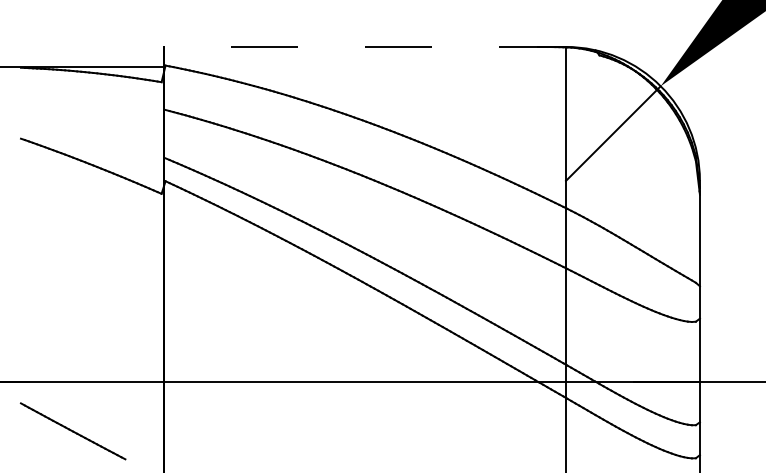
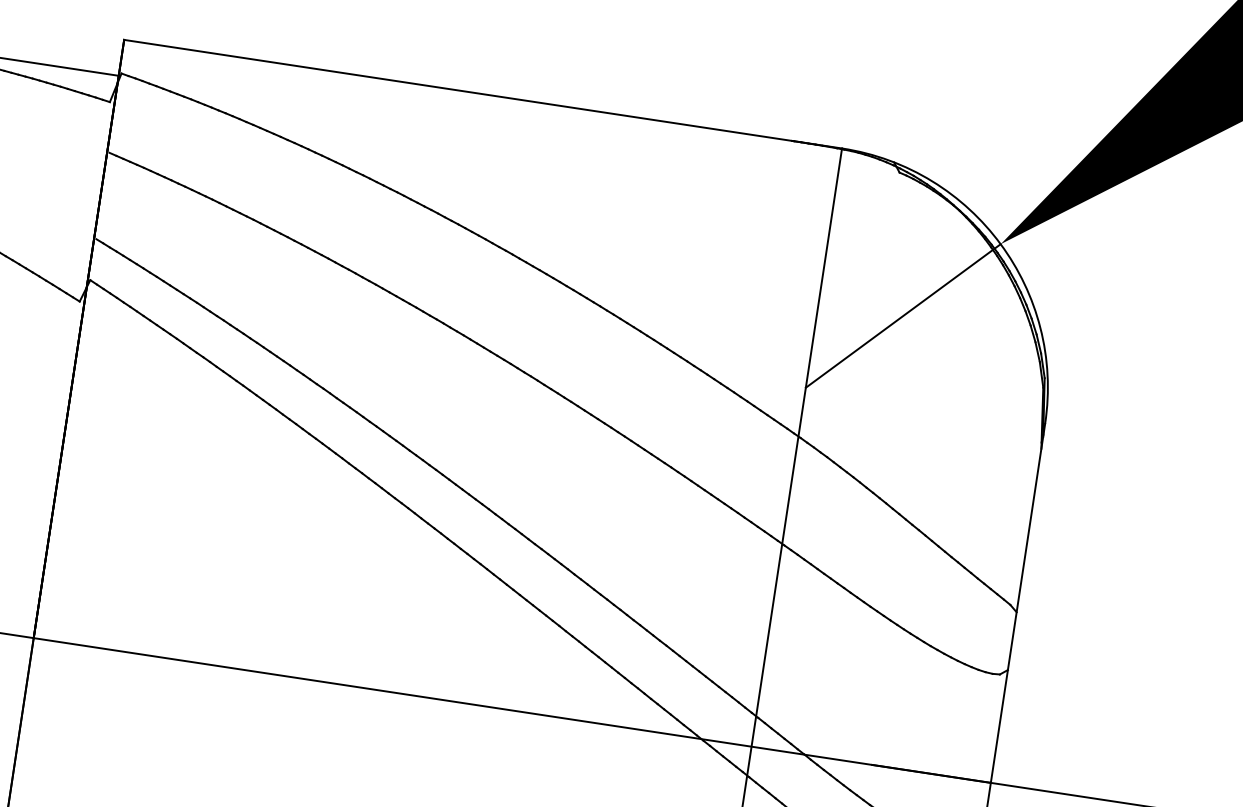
line: (365, 46) -> (483, 93), dashed -> solid

